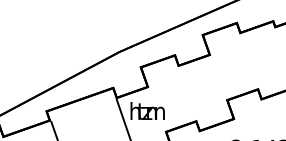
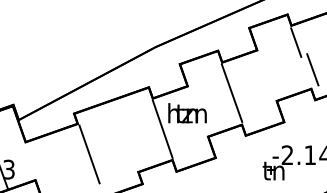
line: (244, 47) -> (296, 42), added
line: (259, 72) -> (312, 69), added
line: (186, 92) -> (231, 92), added

